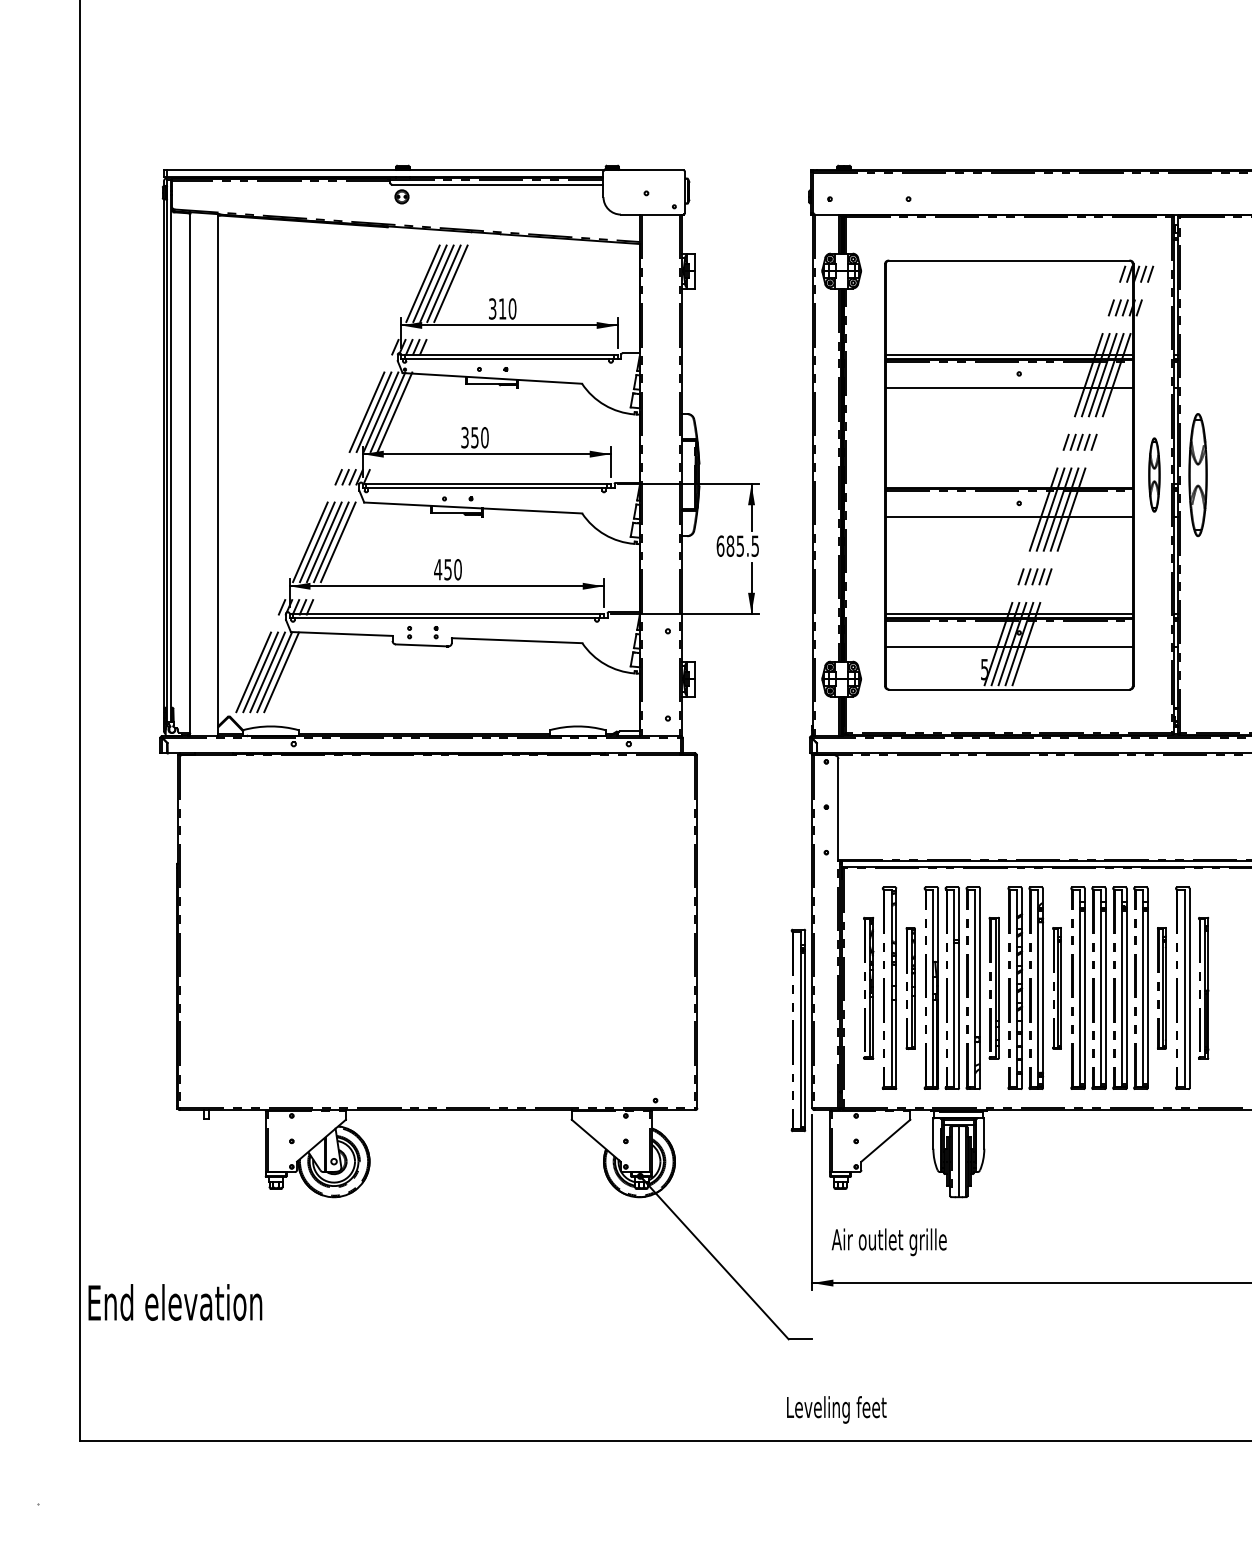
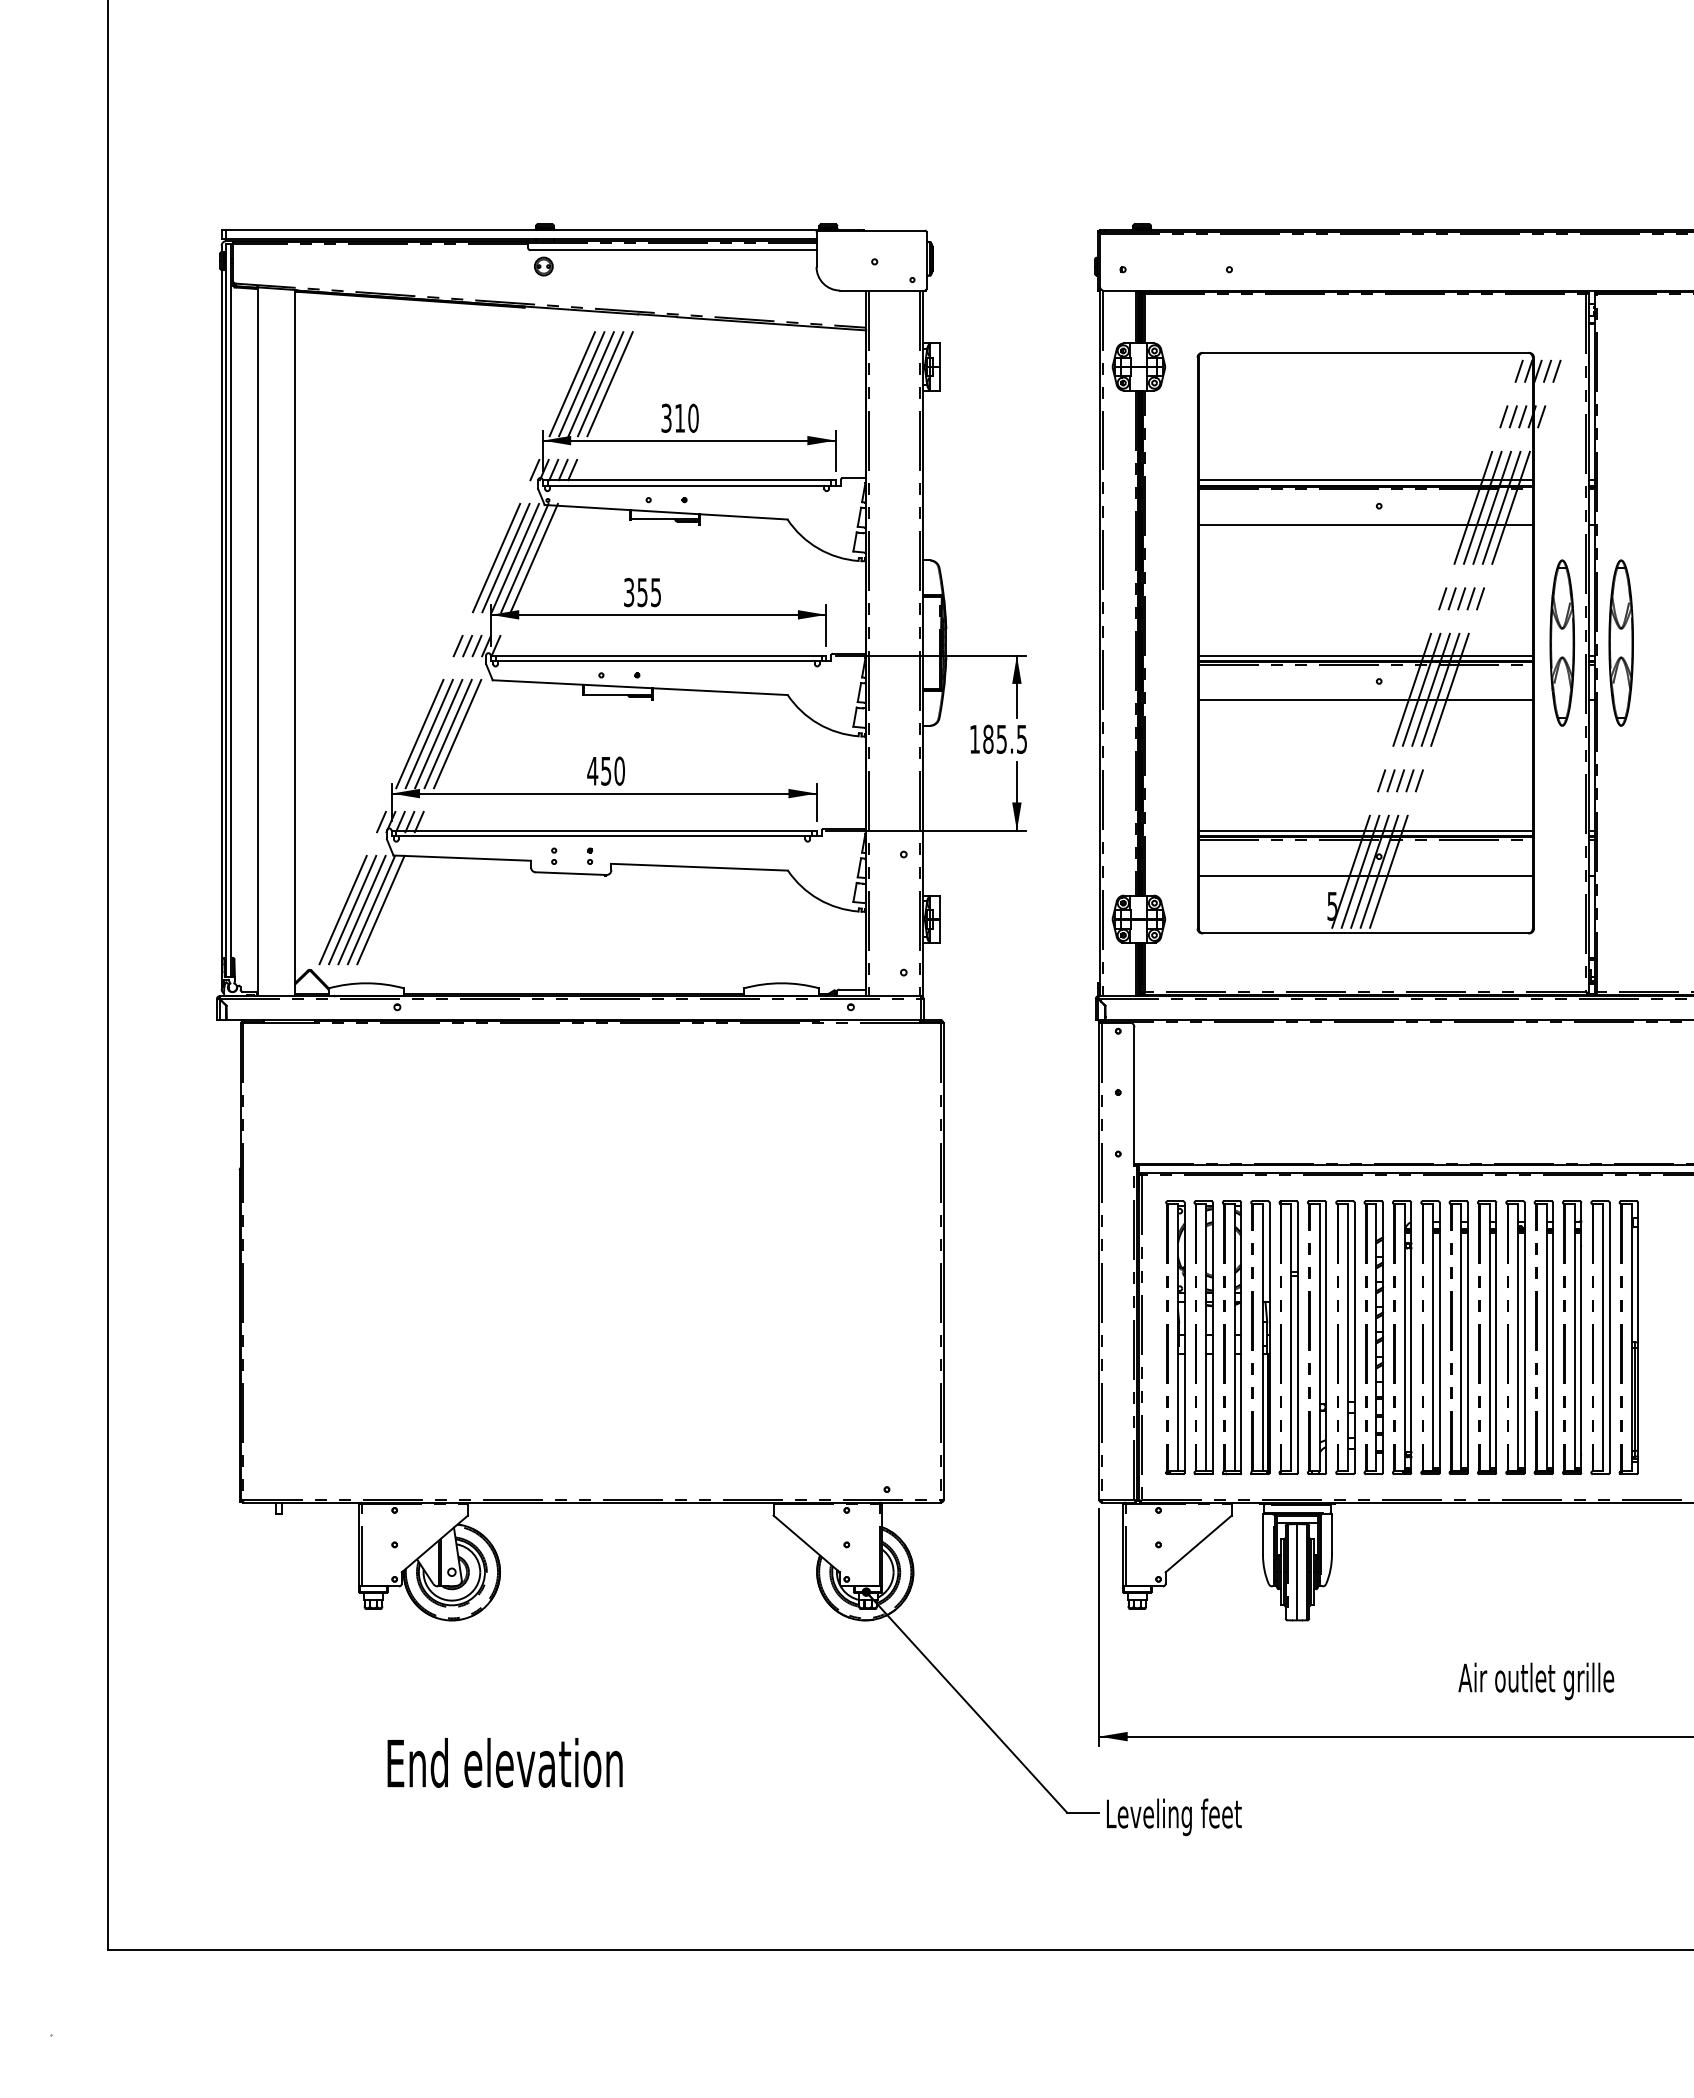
text: (484, 437) -> (655, 592), 350 -> 355
part: (1153, 474) -> (1561, 642), size x1.67
line: (1009, 484) -> (1365, 655), added
text: (720, 545) -> (974, 738), 685.5 -> 185.5
part: (868, 988) -> (1175, 1337), size x1.43
part: (910, 988) -> (1232, 1337), size x1.67
part: (994, 988) -> (1345, 1337), size x1.43
part: (1057, 988) -> (1430, 1337), size x1.67
part: (1162, 988) -> (1572, 1337), size x1.67
part: (1203, 988) -> (1628, 1337), size x1.43
part: (798, 1030) -> (1080, 1394), removed
text: (889, 1242) -> (1536, 1681), moved
text: (174, 1302) -> (504, 1762), moved
text: (836, 1410) -> (1174, 1817), moved

